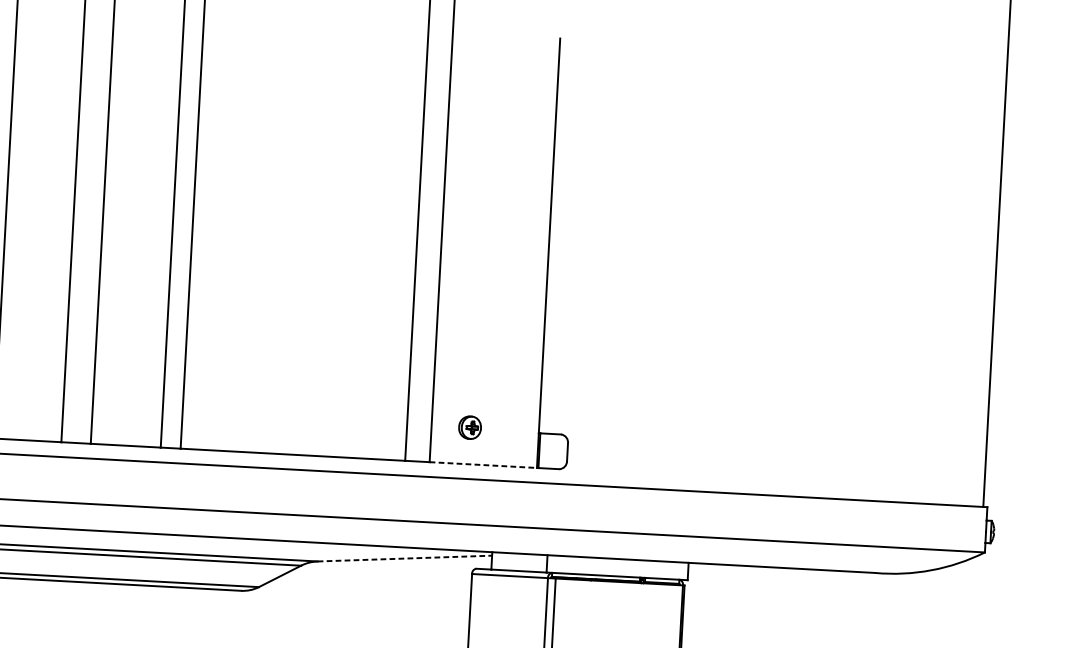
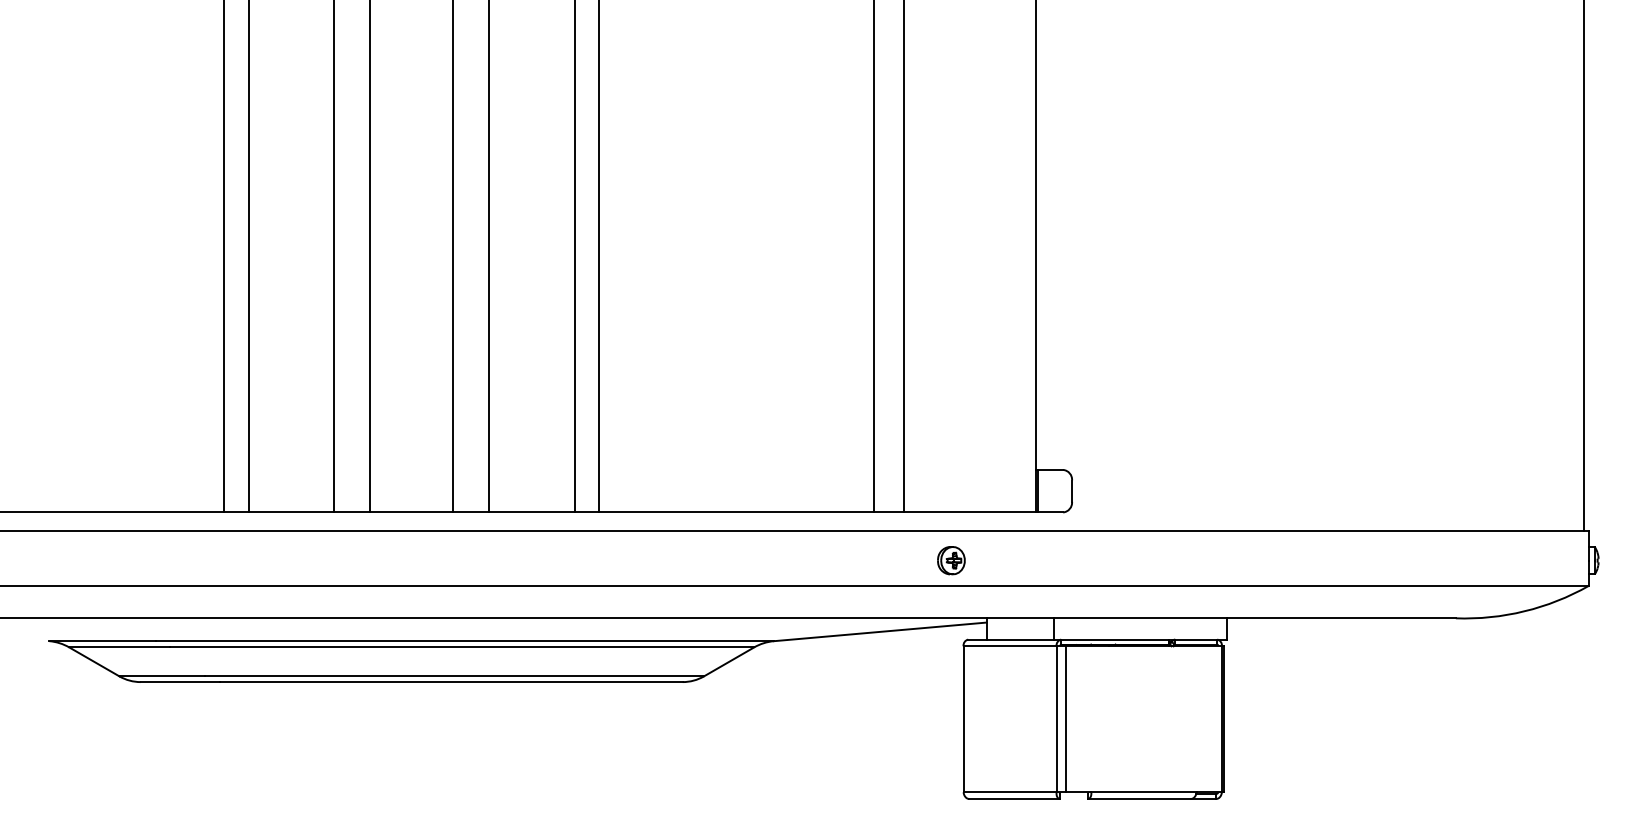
part: (470, 427) -> (951, 560), moved
line: (483, 465) -> (970, 512), dashed -> solid
line: (404, 558) -> (880, 631), dashed -> solid

